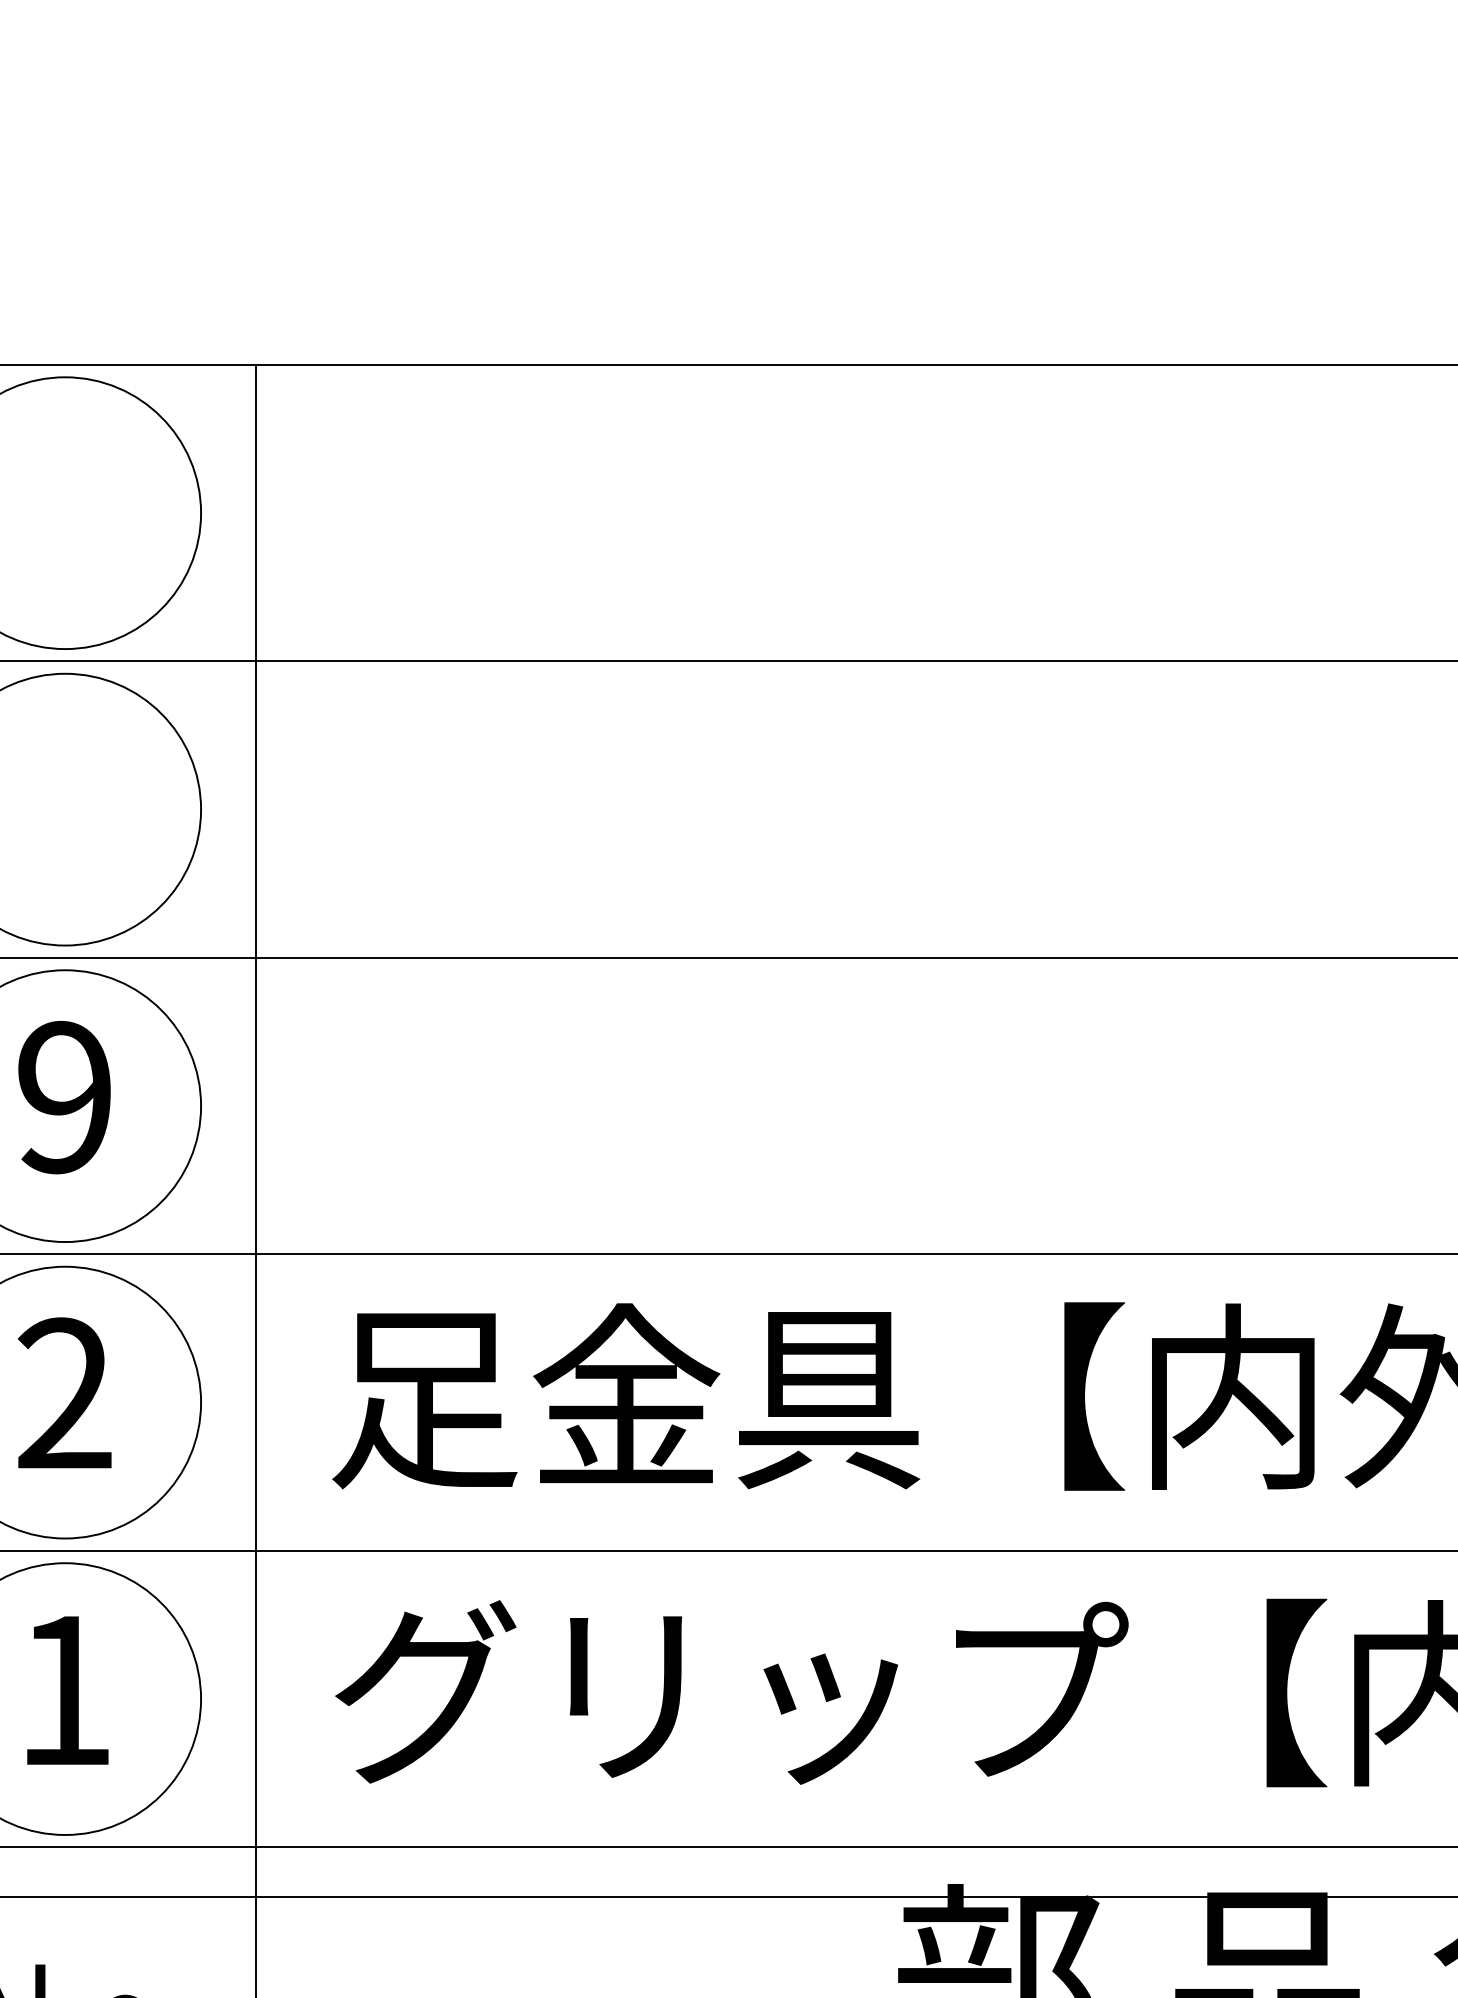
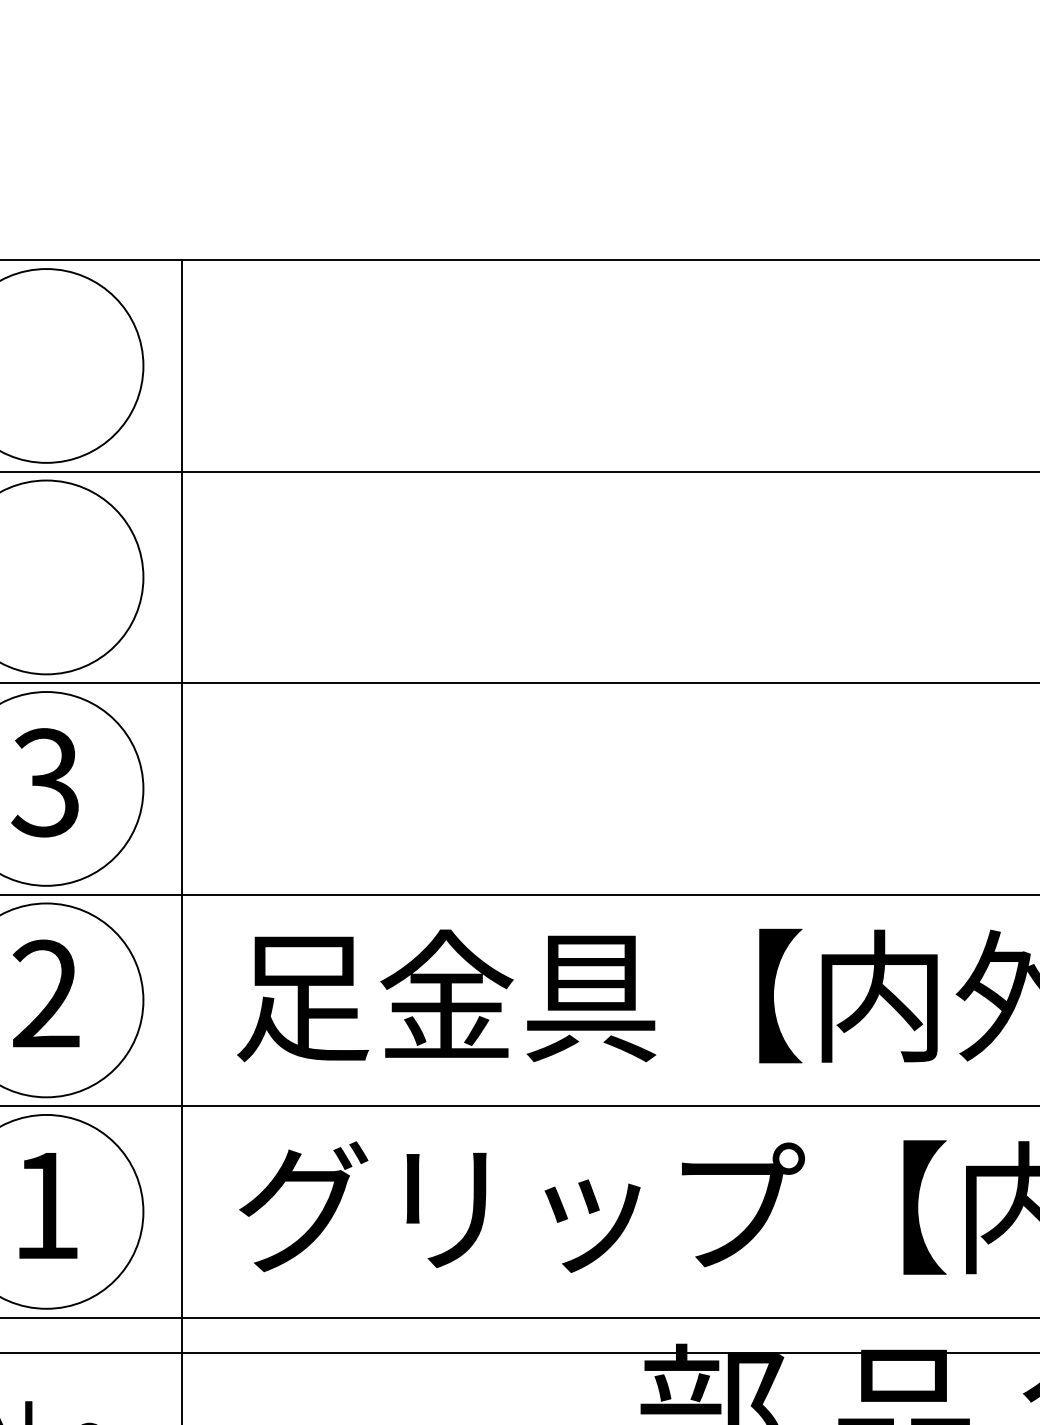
text: (62, 1097) -> (44, 782), 9 -> 3

